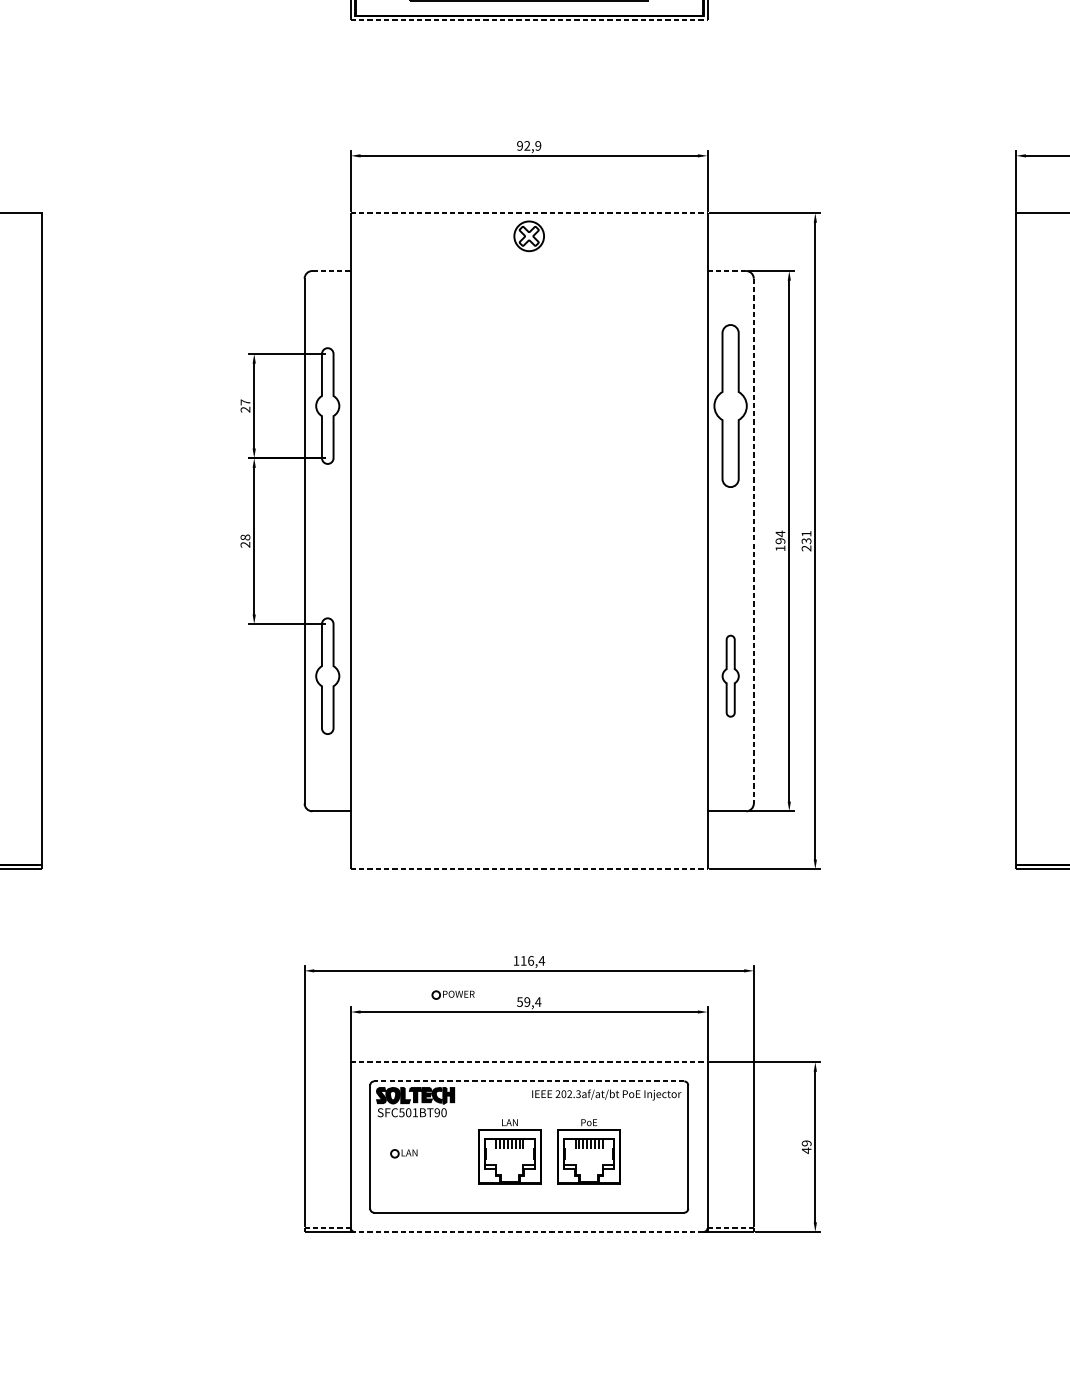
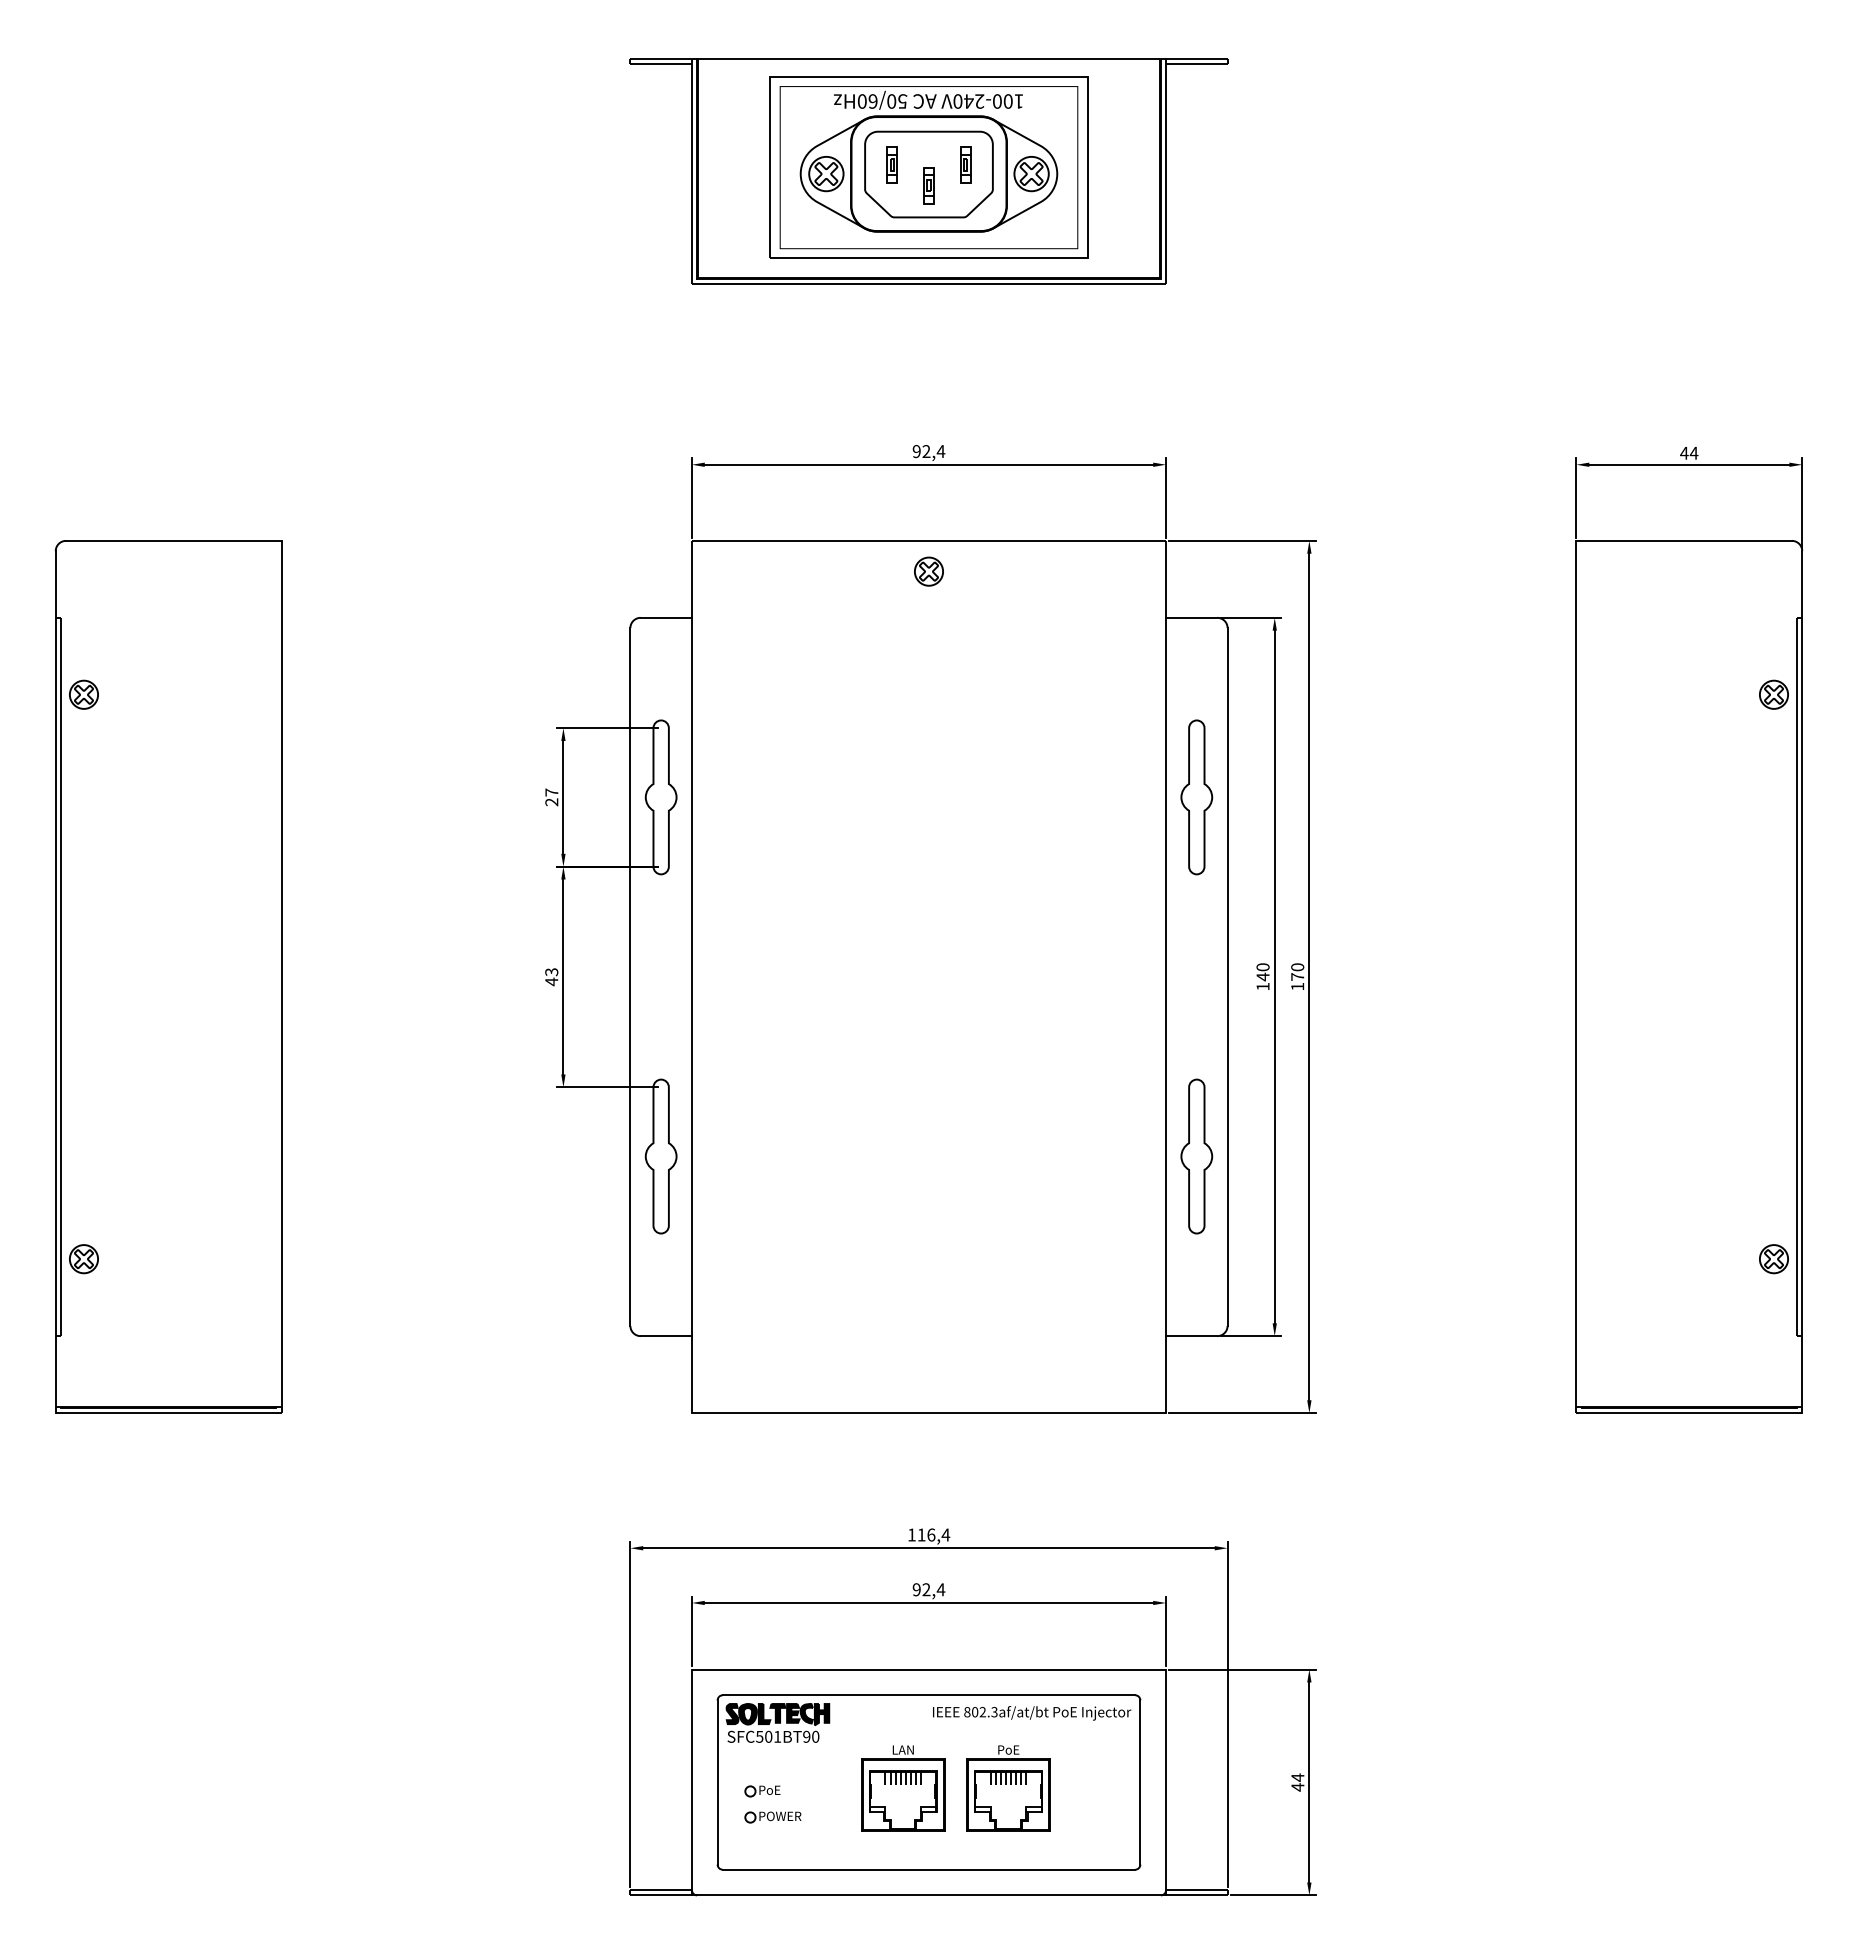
line: (529, 20) -> (929, 284), dashed -> solid
text: (537, 145) -> (940, 451), 92,9 -> 92,4
line: (529, 212) -> (929, 540), dashed -> solid
part: (528, 236) -> (928, 571), size x0.71
line: (331, 270) -> (666, 617), dashed -> solid
line: (726, 270) -> (1191, 617), dashed -> solid
part: (730, 406) -> (1196, 797), size x0.71
text: (780, 537) -> (1262, 972), 194 -> 140
text: (806, 540) -> (1297, 976), 231 -> 170
text: (245, 541) -> (551, 977), 28 -> 43
line: (753, 541) -> (1227, 977), dashed -> solid
part: (730, 676) -> (1196, 1156), size x1.43
line: (529, 869) -> (929, 1413), dashed -> solid
part: (452, 995) -> (772, 1817), moved
text: (523, 1001) -> (921, 1589), 59,4 -> 92,4
line: (529, 1062) -> (929, 1669), dashed -> solid
line: (528, 1081) -> (928, 1695), dashed -> solid
text: (558, 1094) -> (967, 1712), 202.3af/at/bt -> 802.3af/at/bt
text: (806, 1143) -> (1297, 1777), 49 -> 44
text: (409, 1152) -> (770, 1789), LAN -> PoE
line: (328, 1228) -> (661, 1890), dashed -> solid
line: (730, 1228) -> (1196, 1890), dashed -> solid
line: (528, 1232) -> (928, 1895), dashed -> solid

